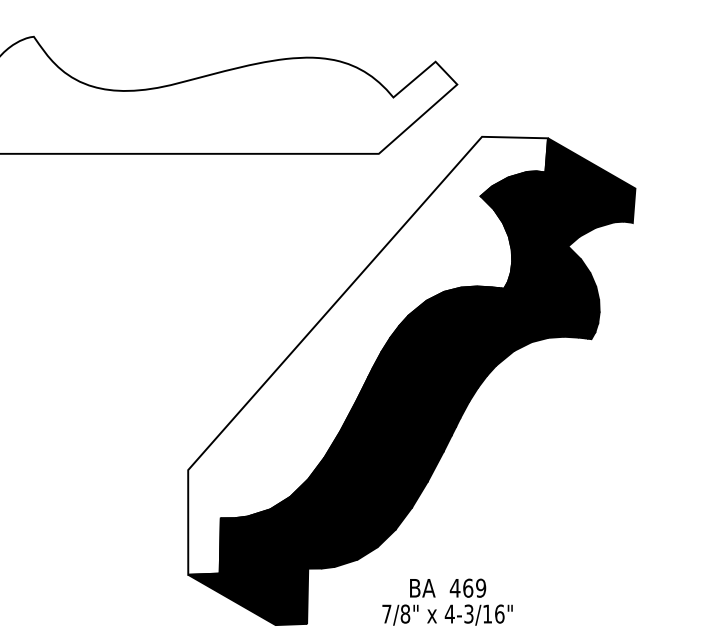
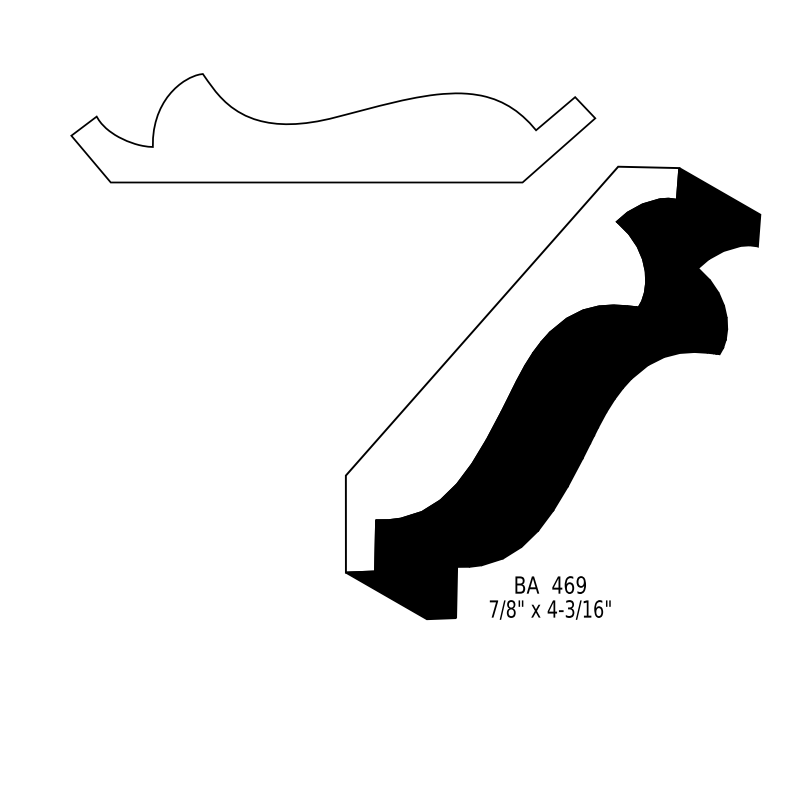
text: (446, 601) -> (549, 597), moved

